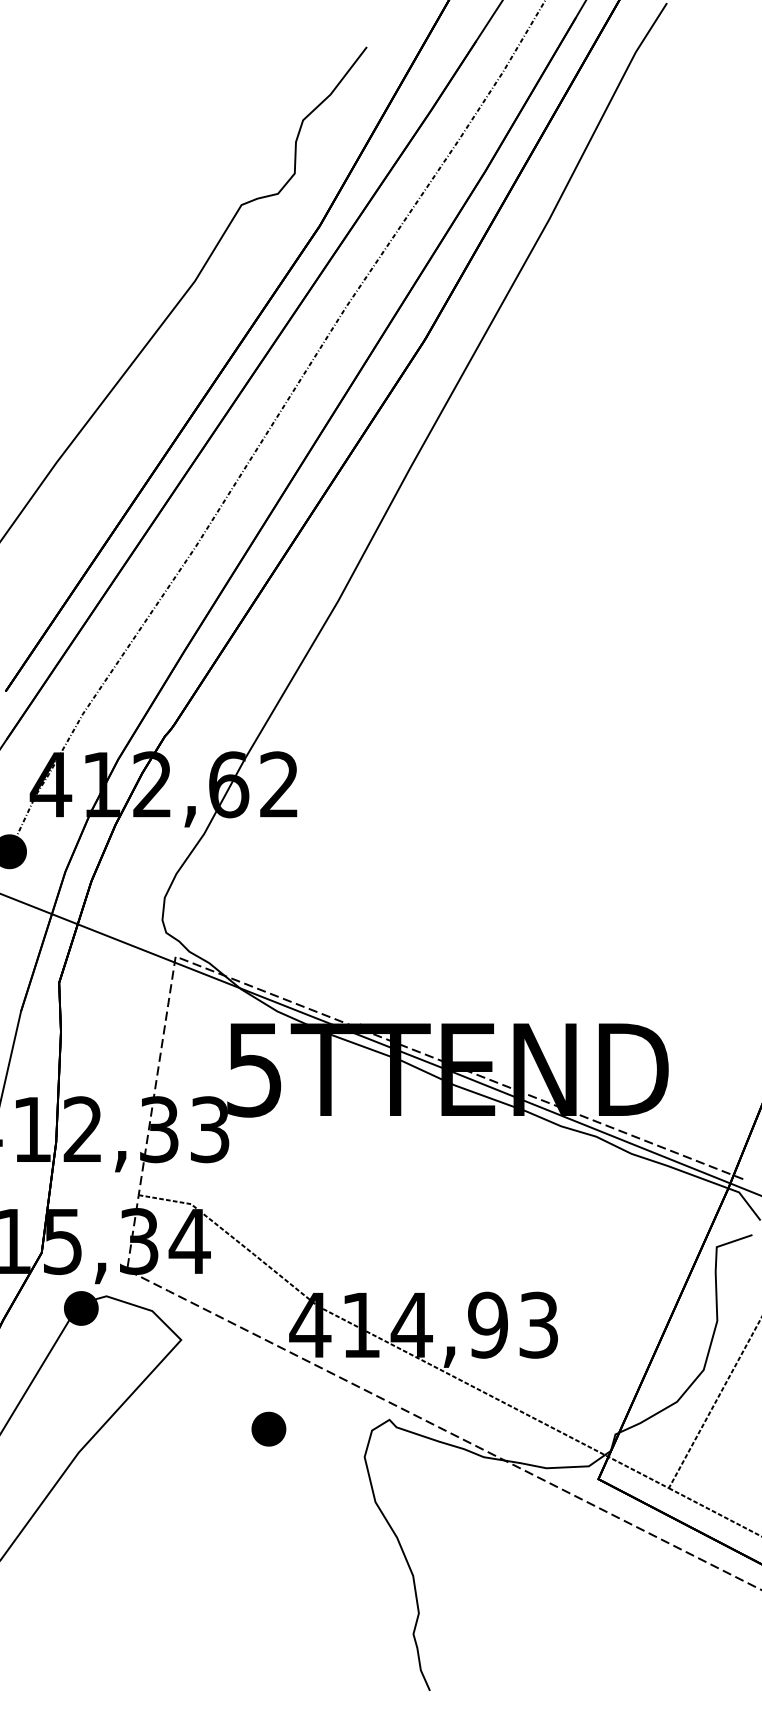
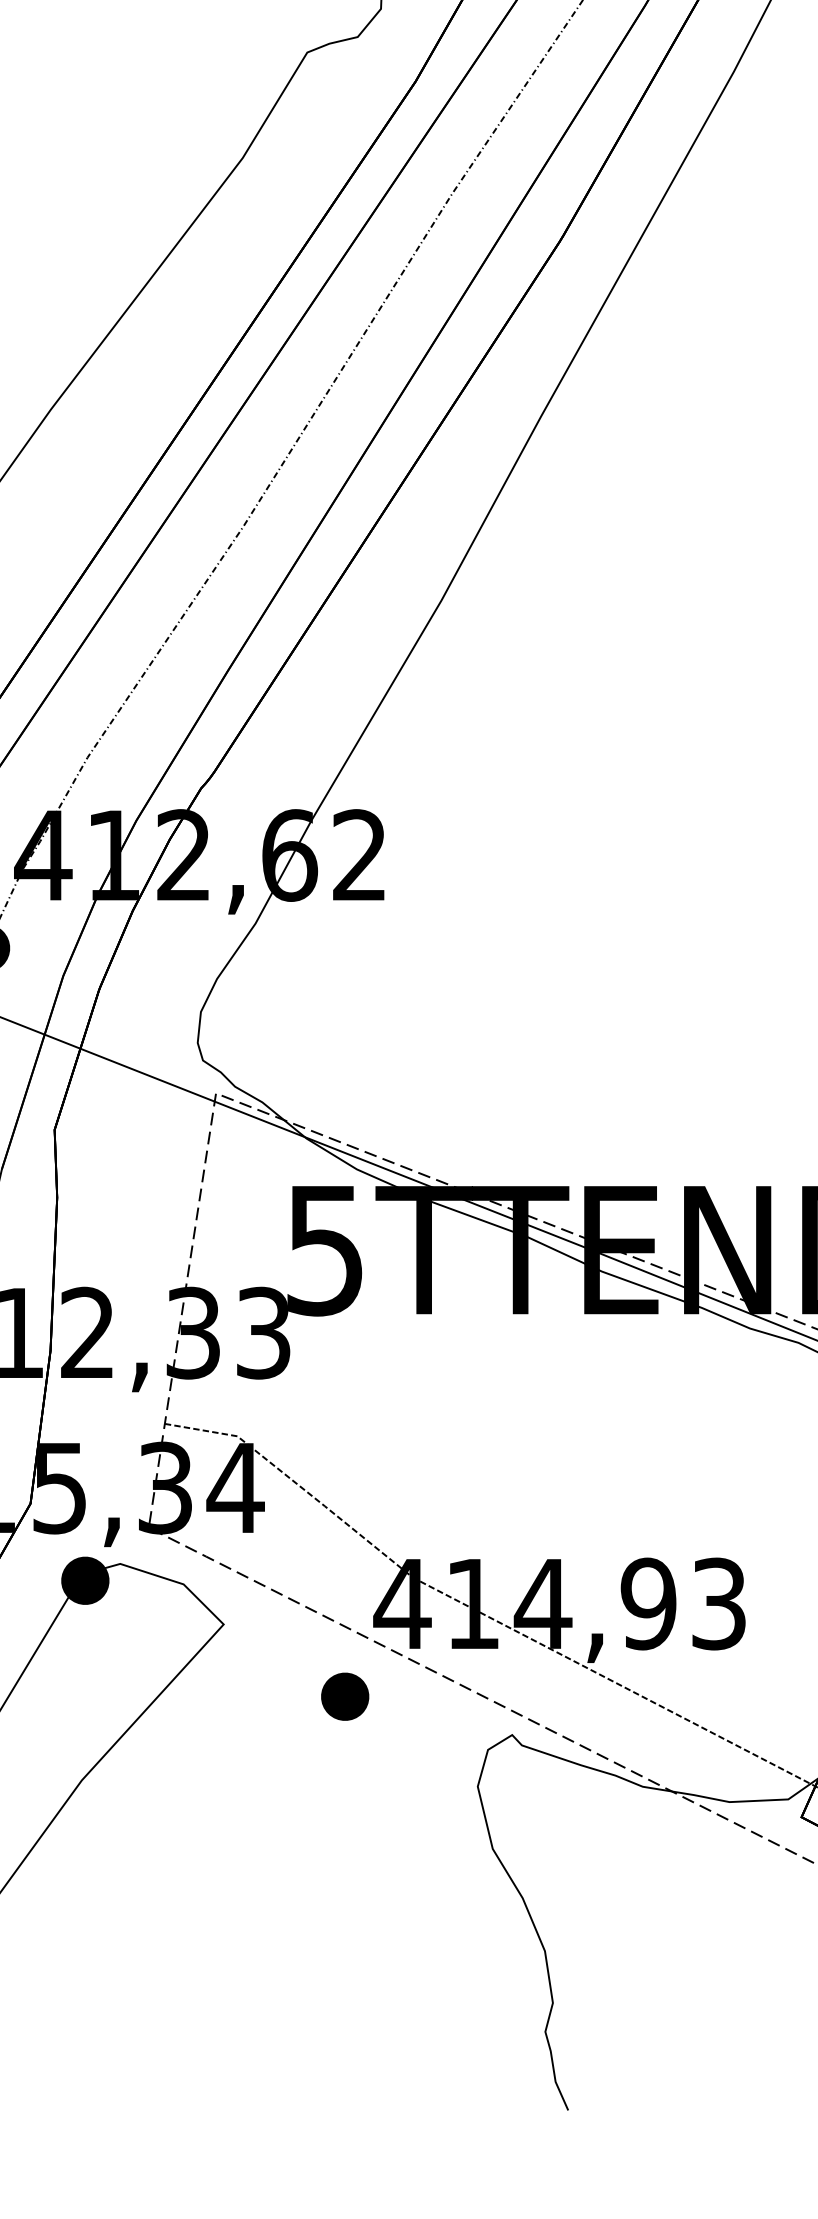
part: (268, 1428) -> (344, 1695), moved

